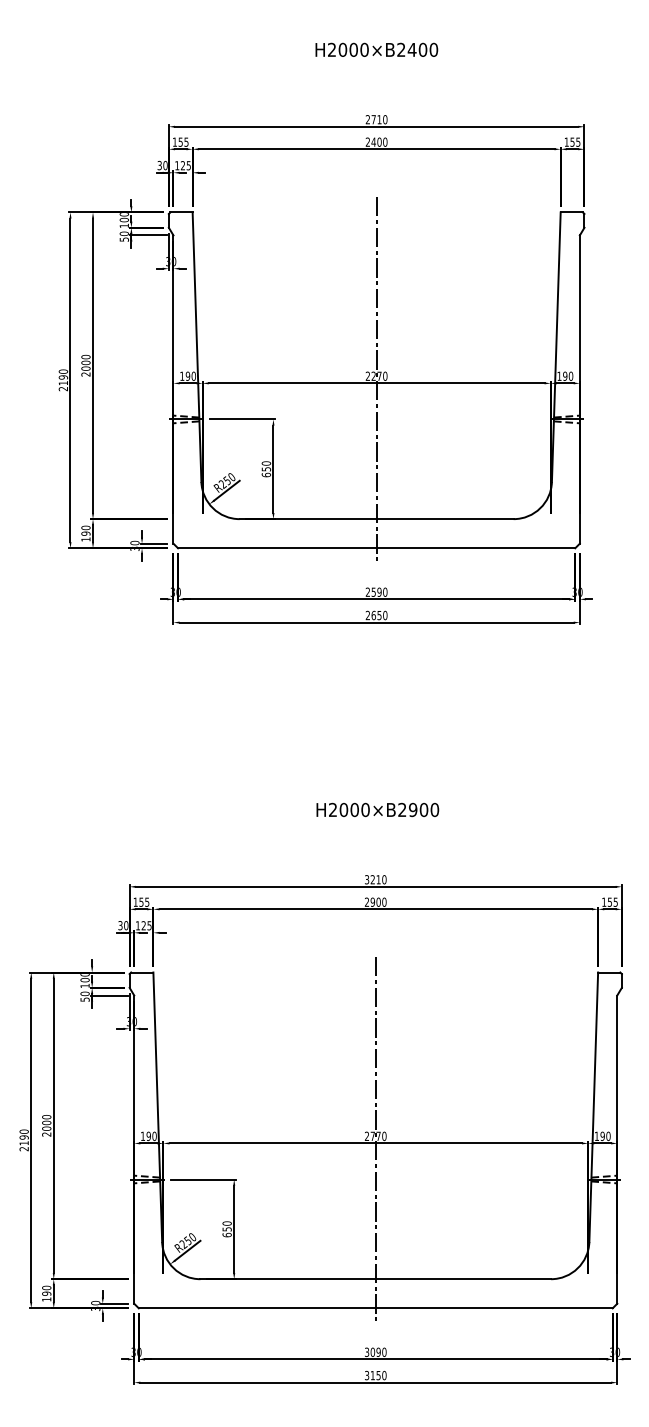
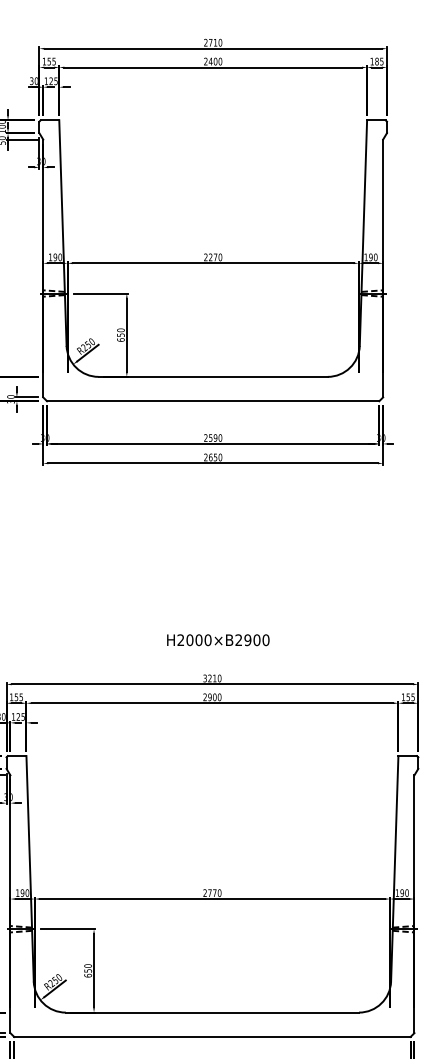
text: (572, 141) -> (376, 61), 155 -> 185
line: (376, 378) -> (213, 259), removed
text: (377, 809) -> (218, 639), moved
line: (375, 1138) -> (212, 894), removed

